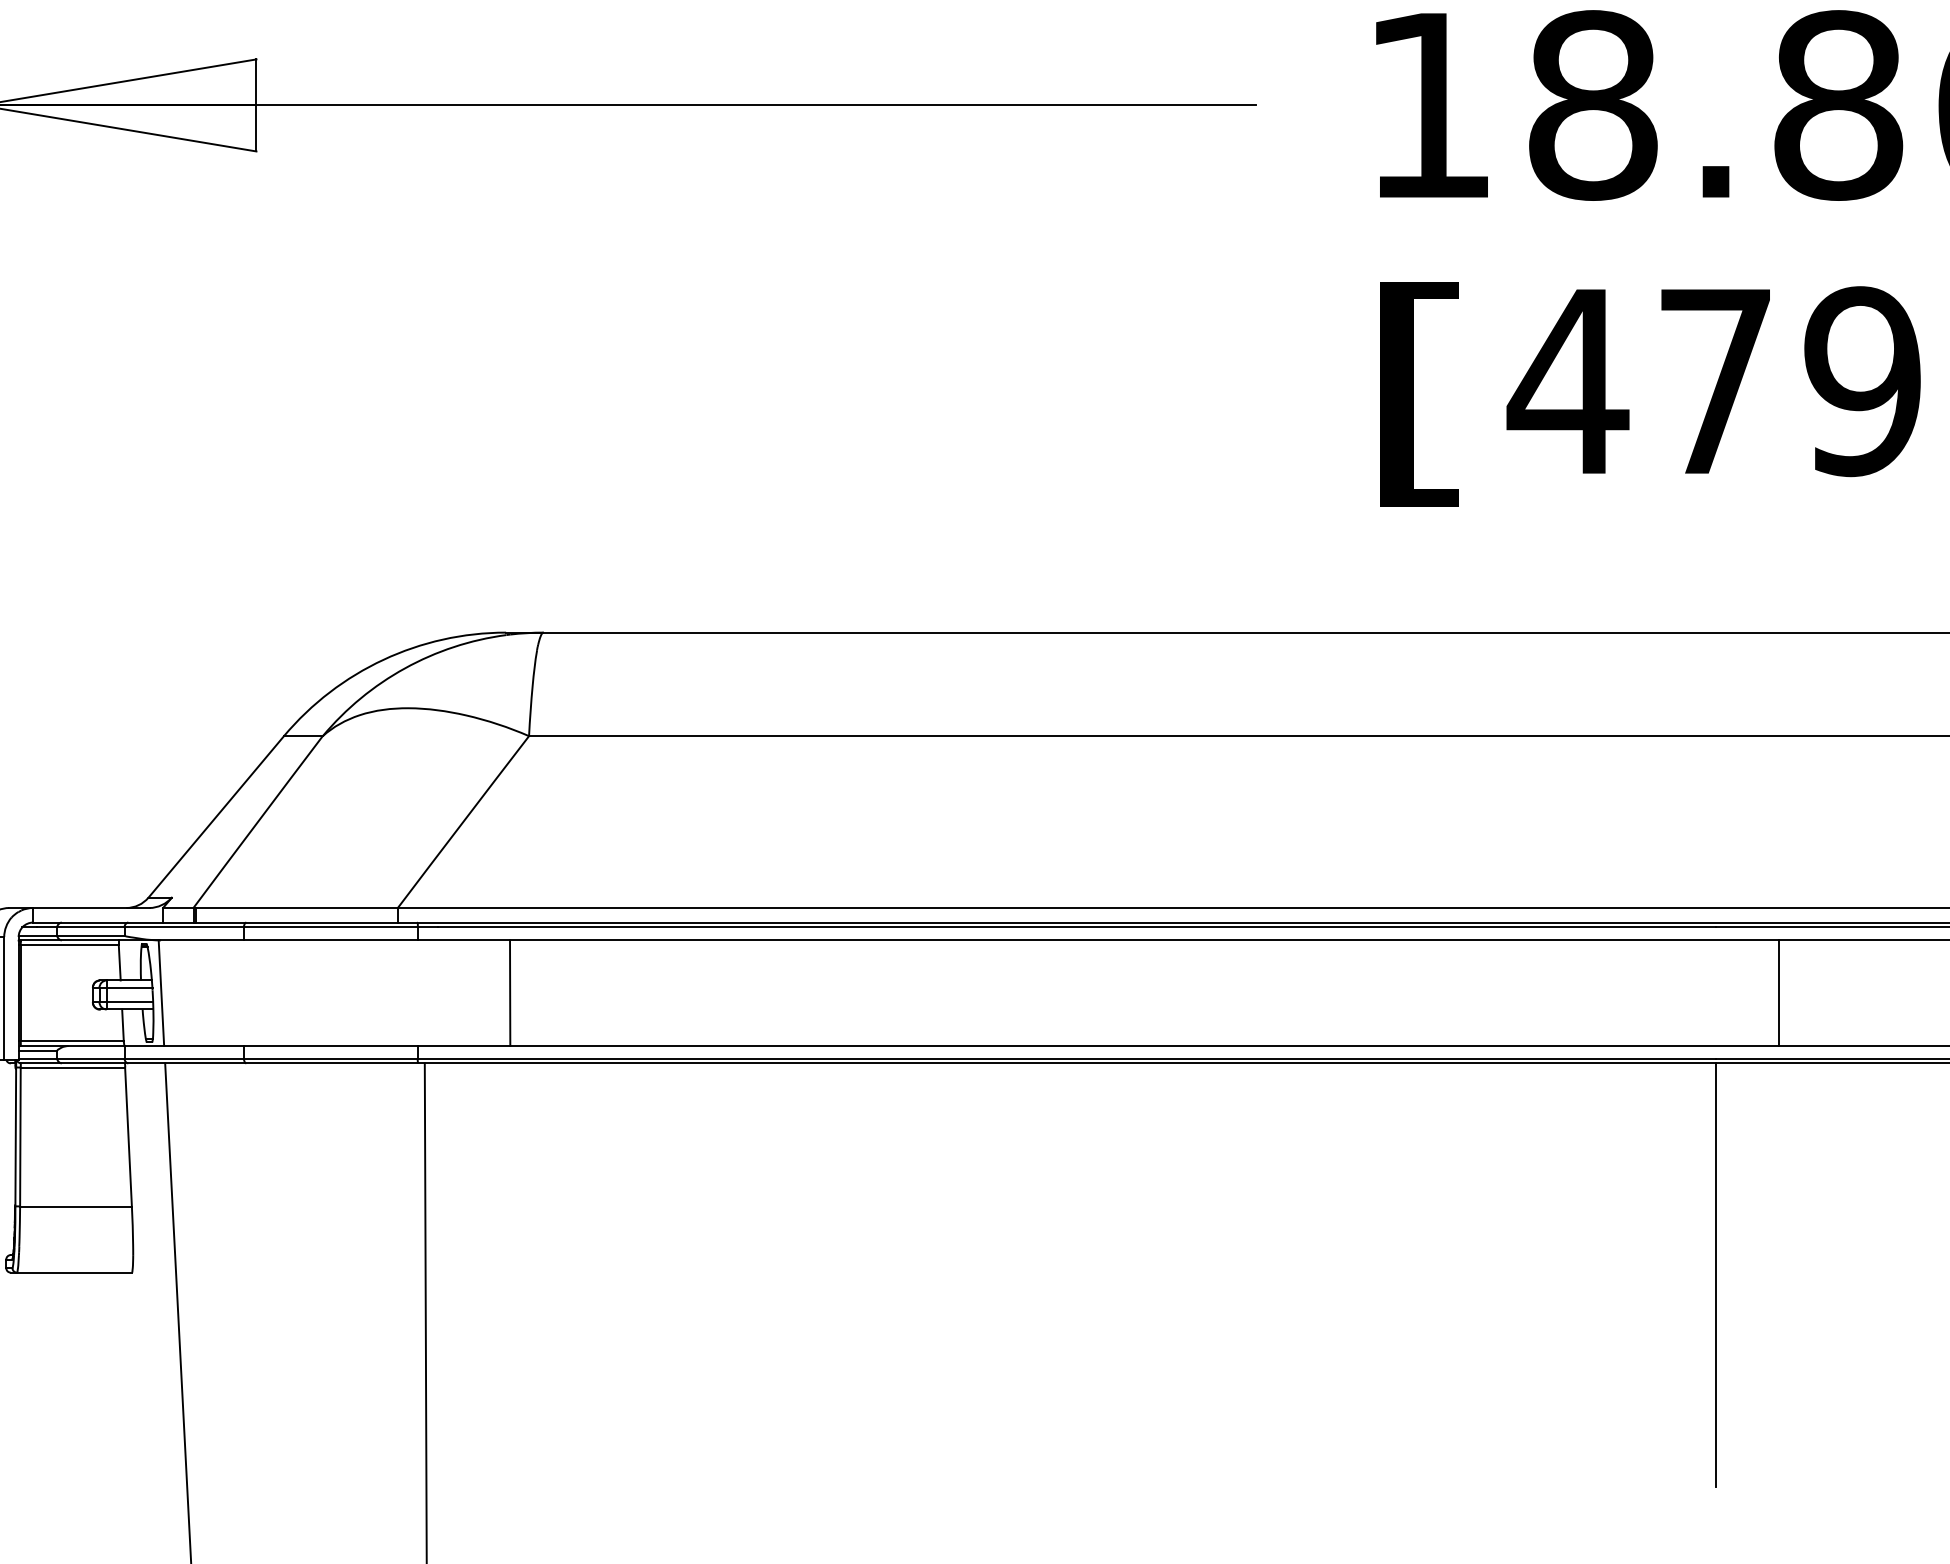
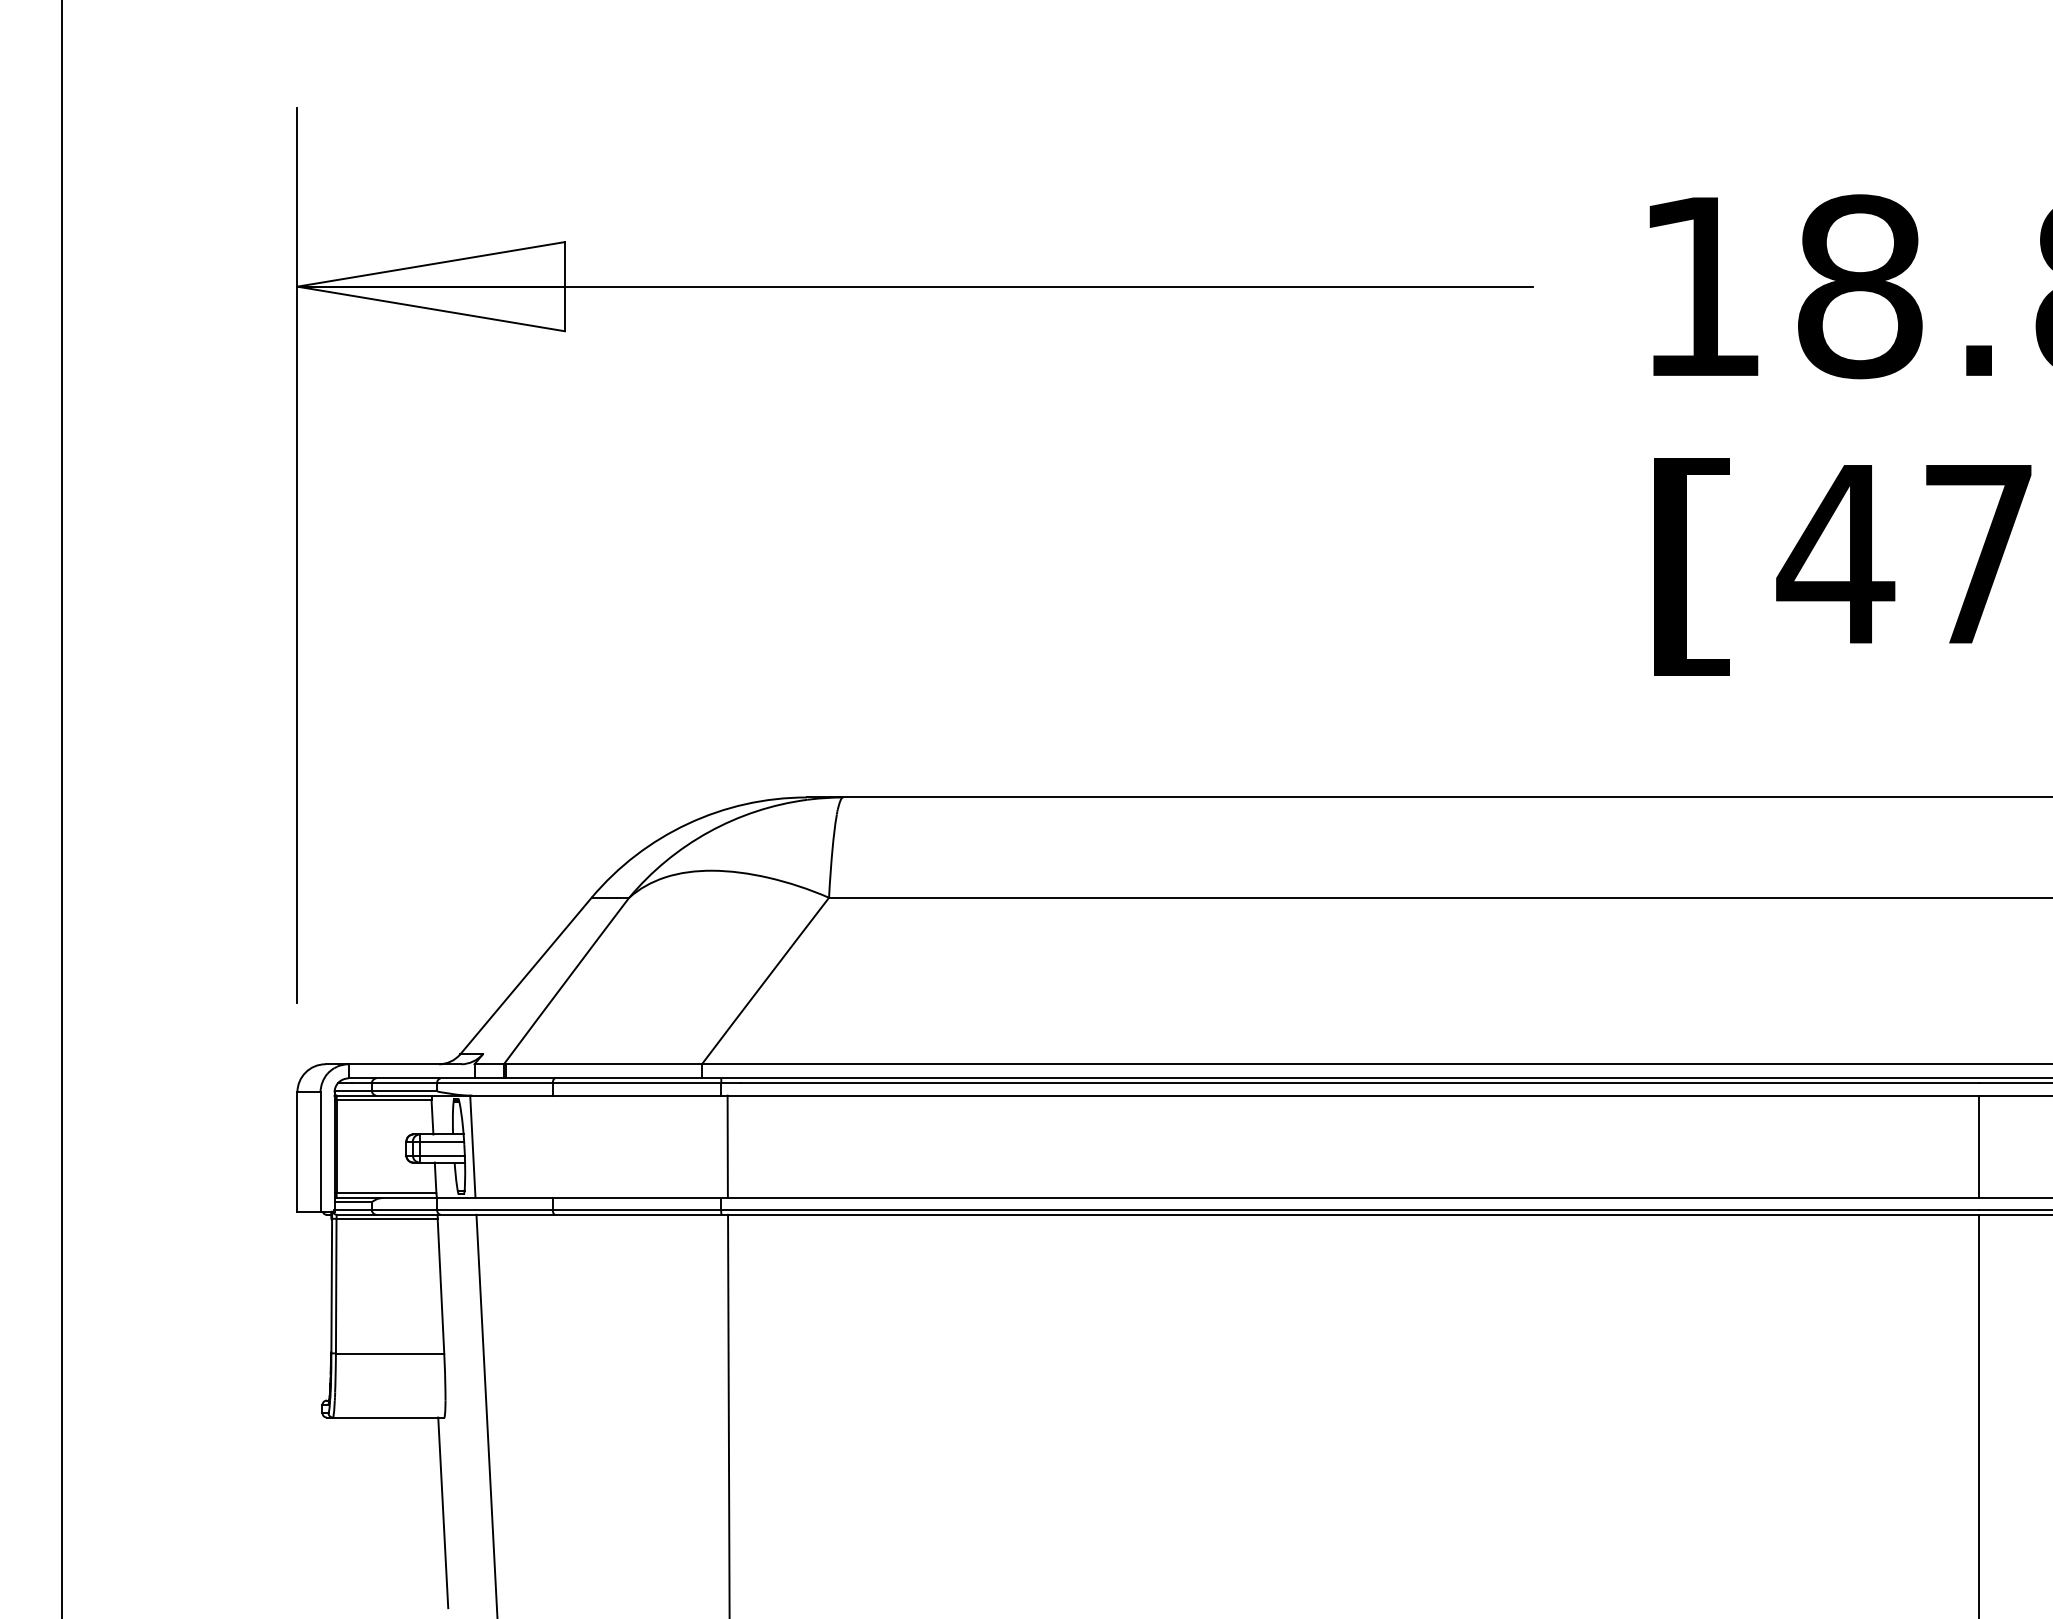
line: (509, 992) -> (727, 1146), moved
line: (1779, 992) -> (1979, 1146), moved
line: (131, 1370) -> (443, 1512), added

